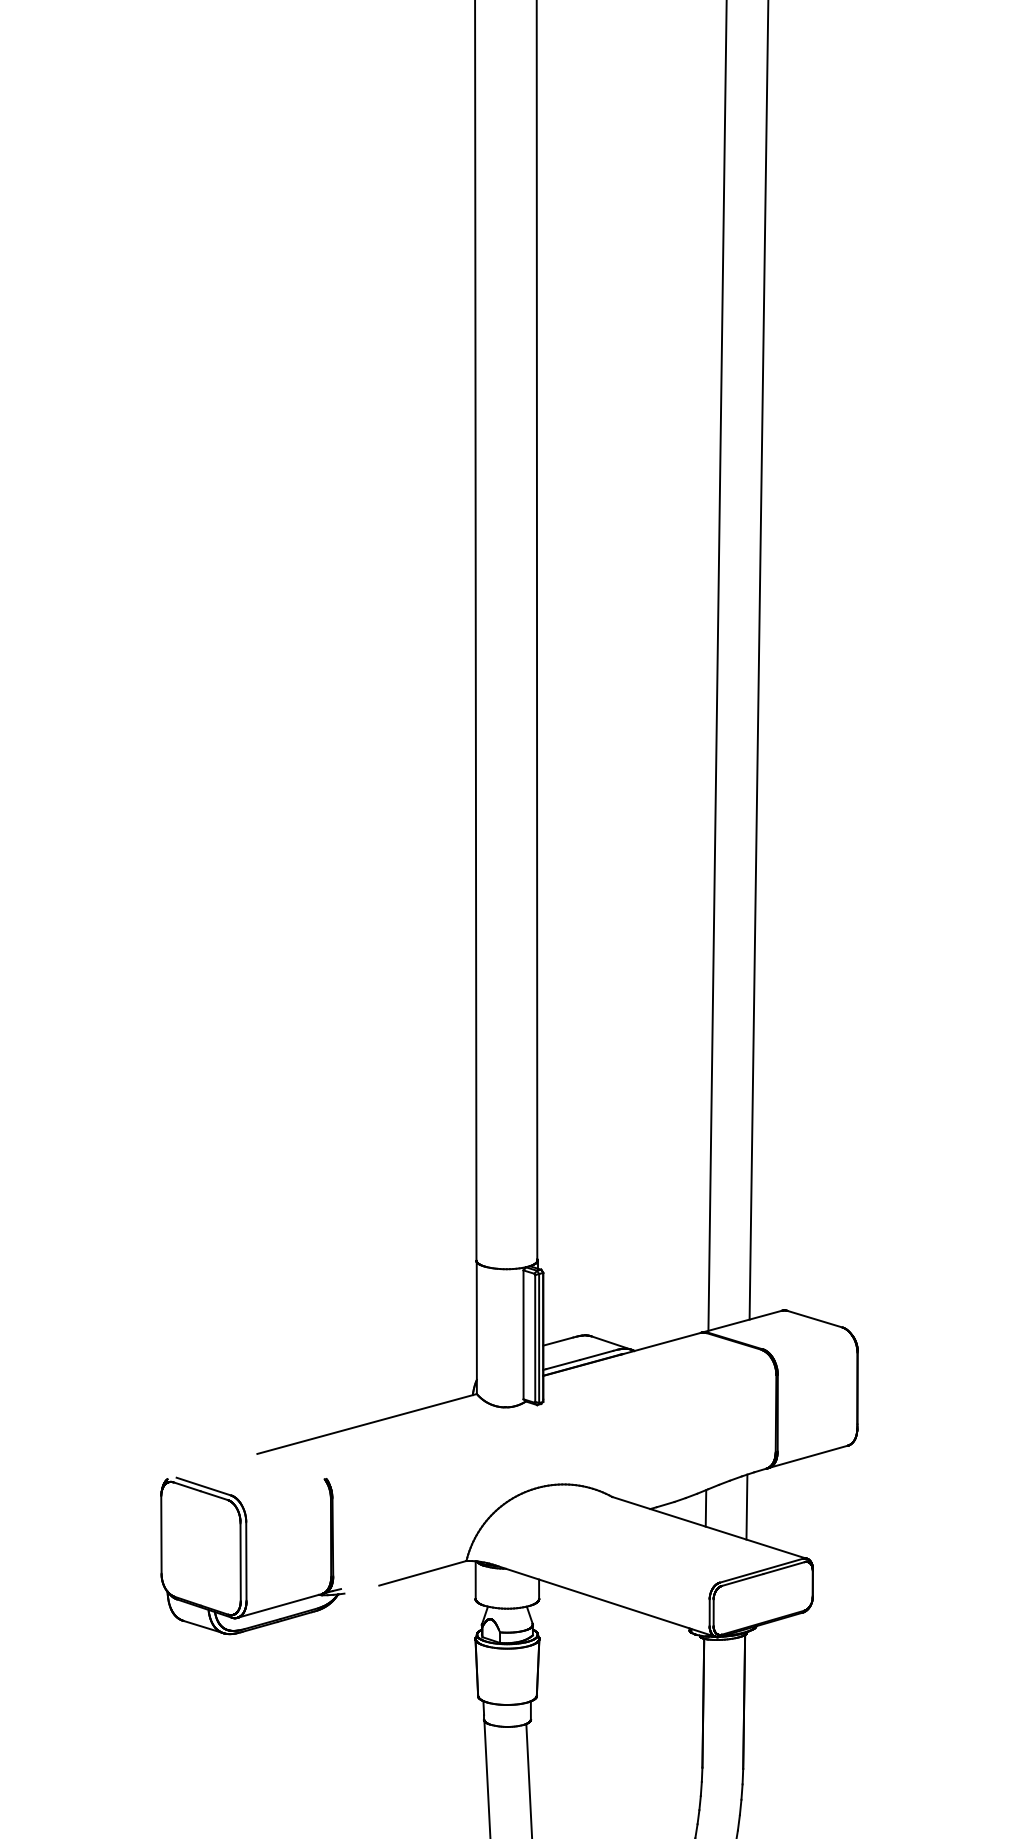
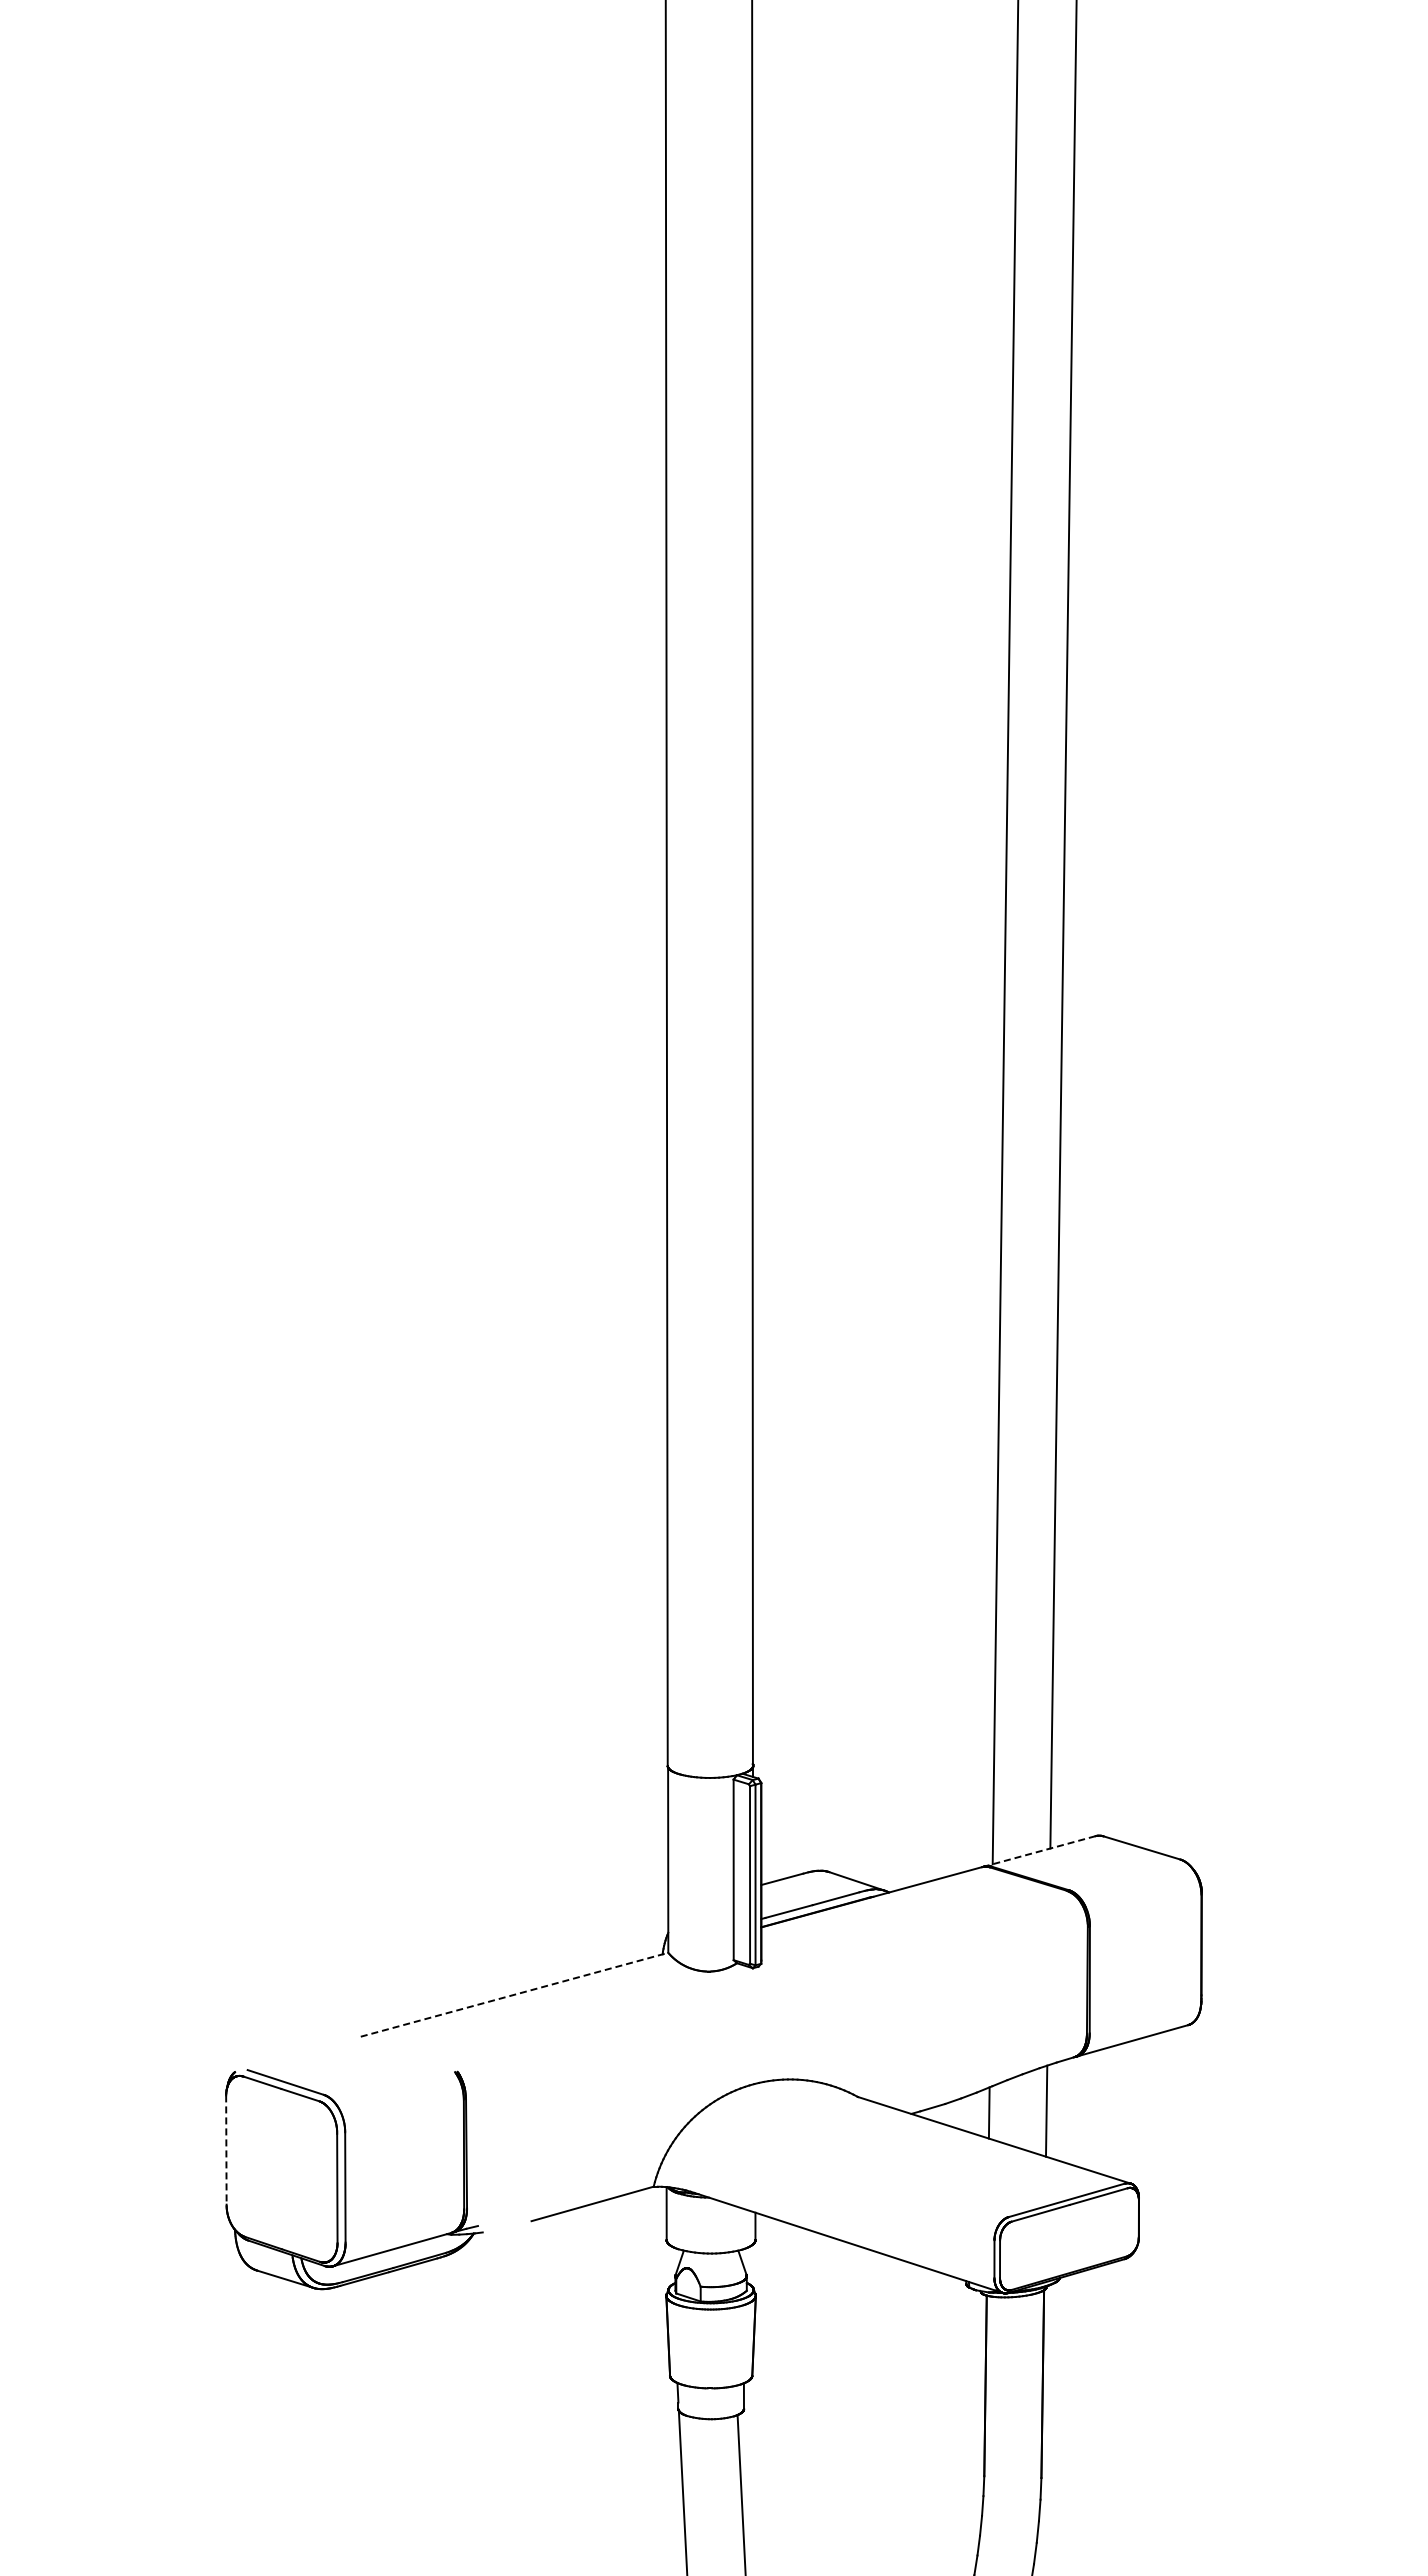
line: (741, 1321) -> (1039, 1851), solid -> dashed
line: (367, 1423) -> (515, 1994), solid -> dashed
line: (161, 1535) -> (226, 2150), solid -> dashed

